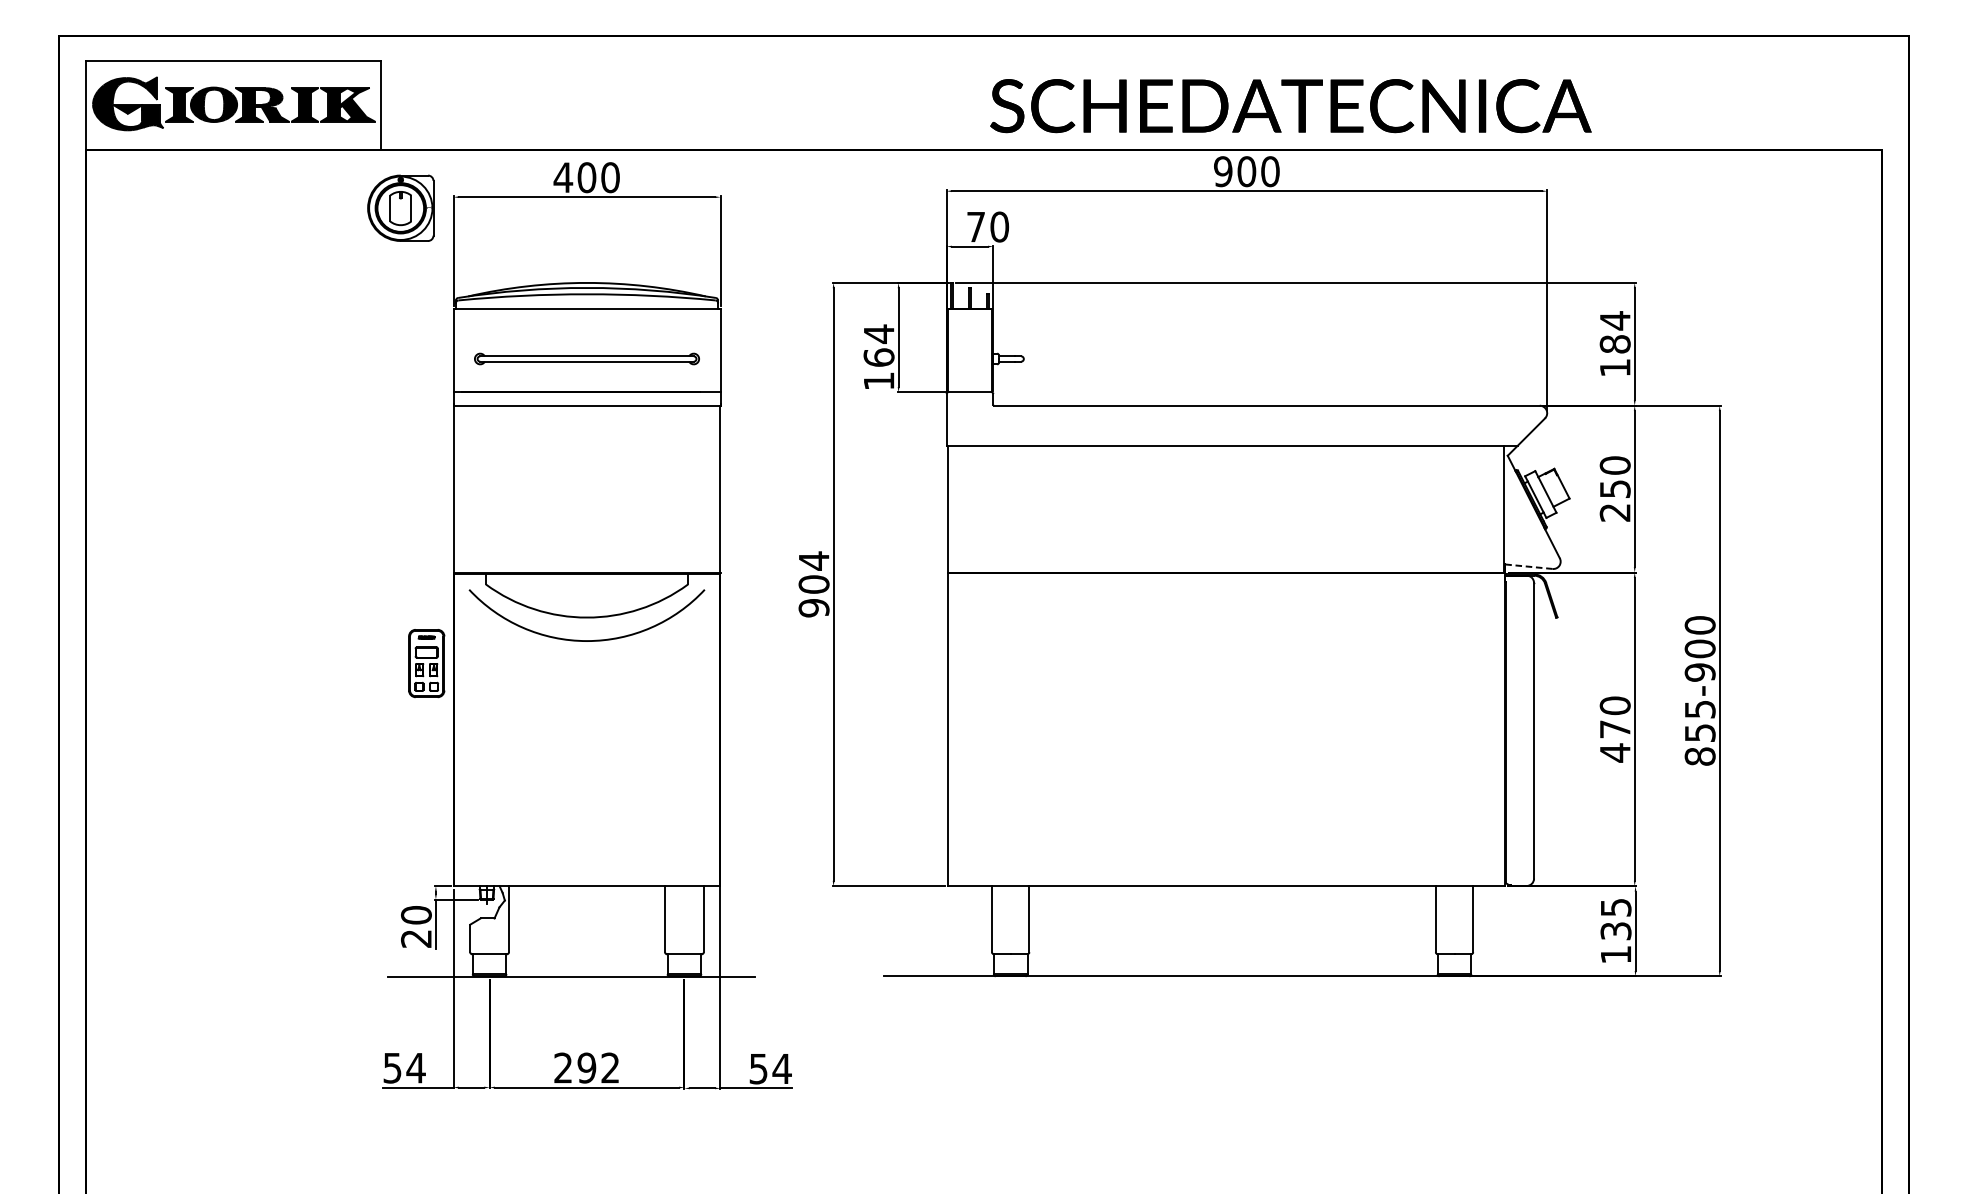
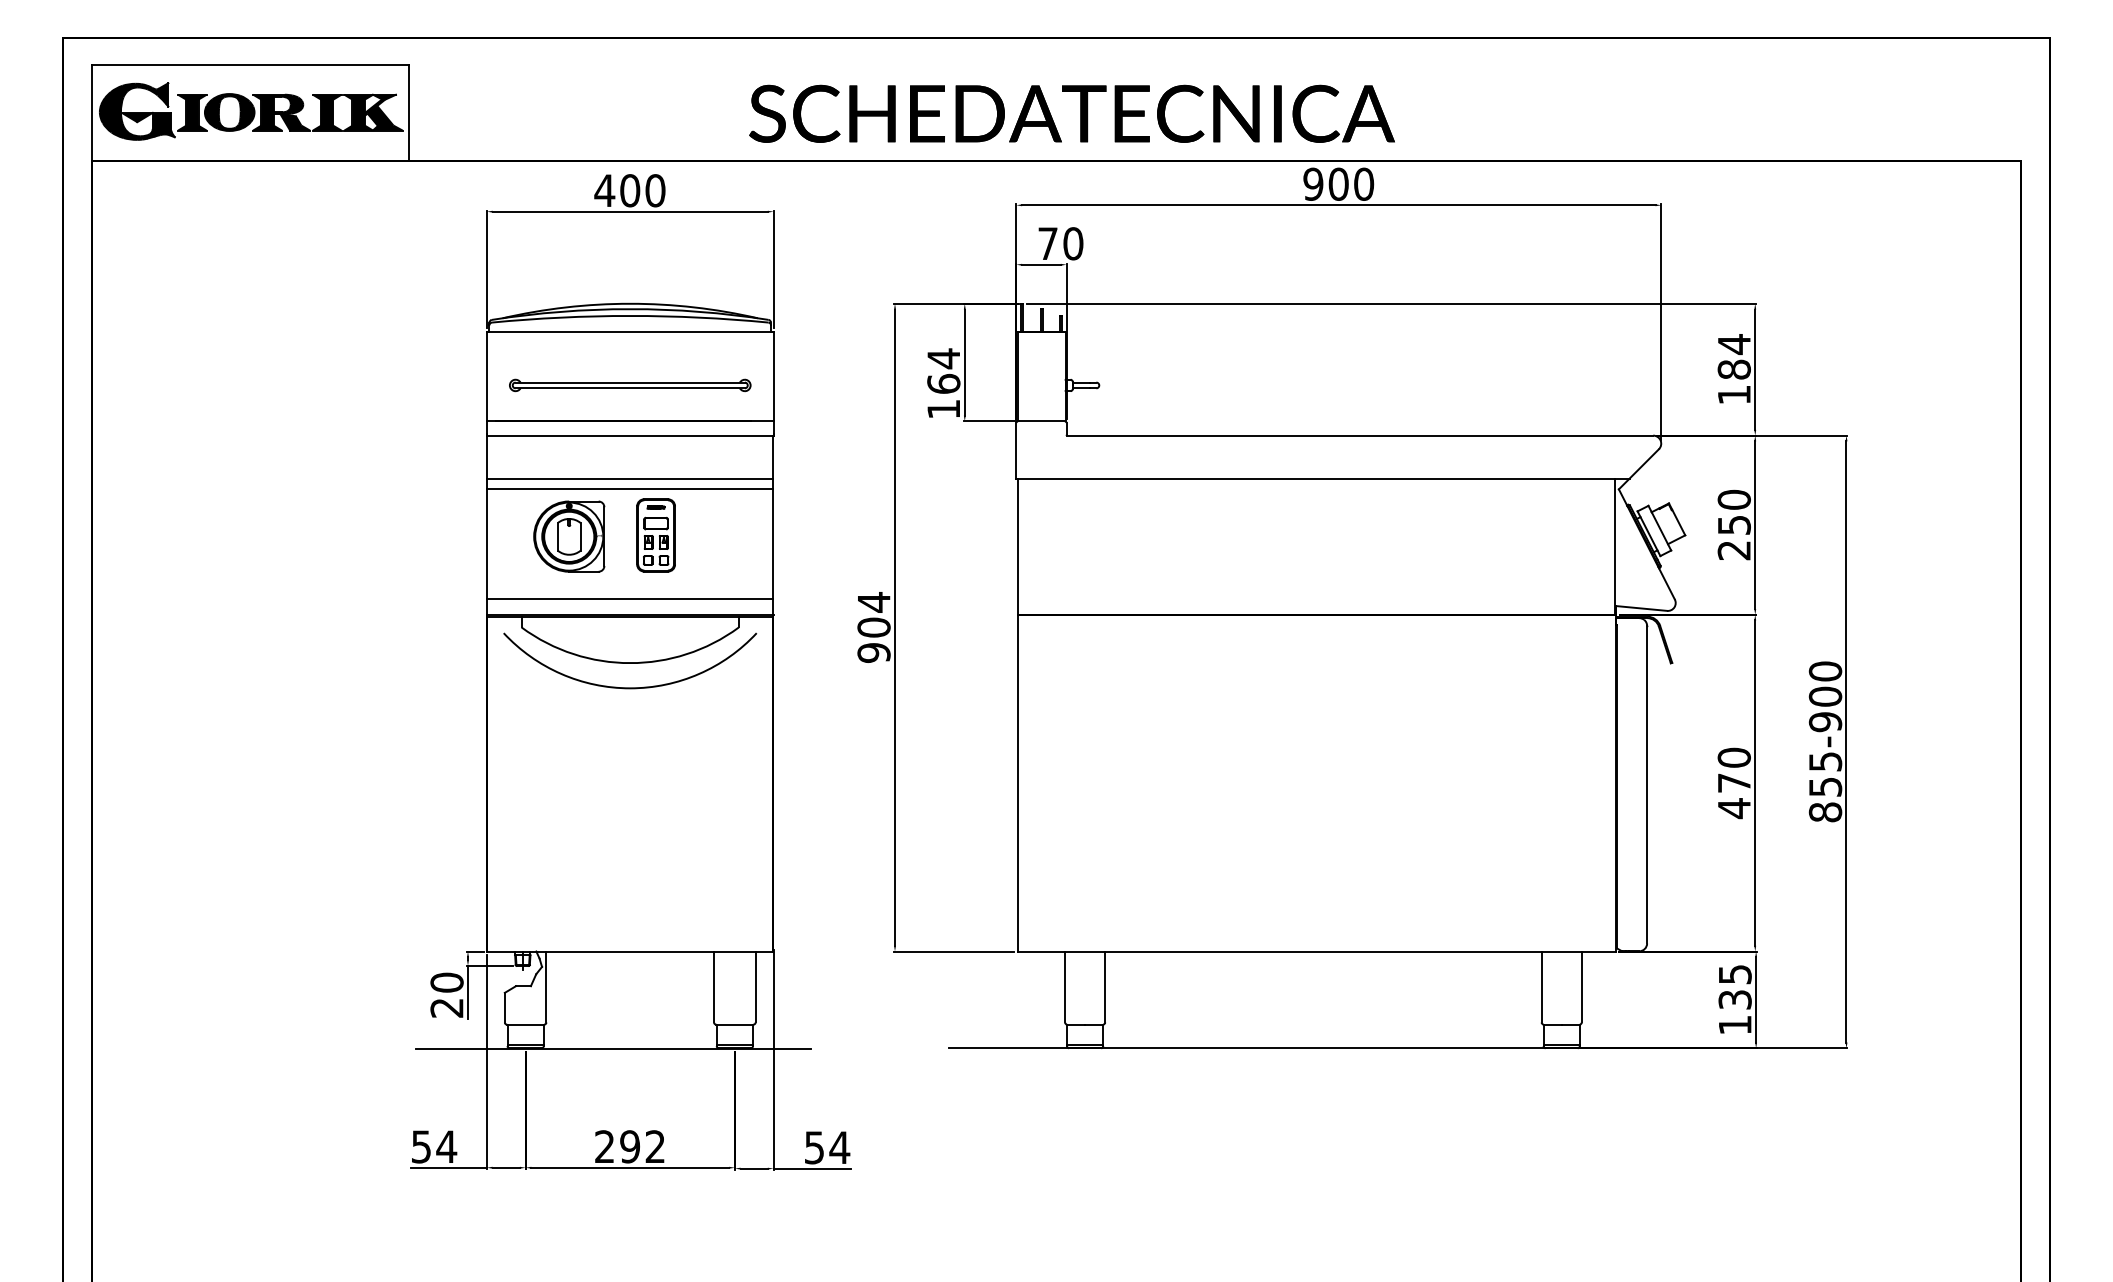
text: (1290, 105) -> (1071, 113), moved
part: (401, 208) -> (569, 536), moved
line: (587, 445) -> (630, 478), added
line: (587, 455) -> (630, 489), added
line: (587, 558) -> (630, 599), added
line: (1528, 566) -> (1641, 608), dashed -> solid
part: (426, 663) -> (655, 535), moved

